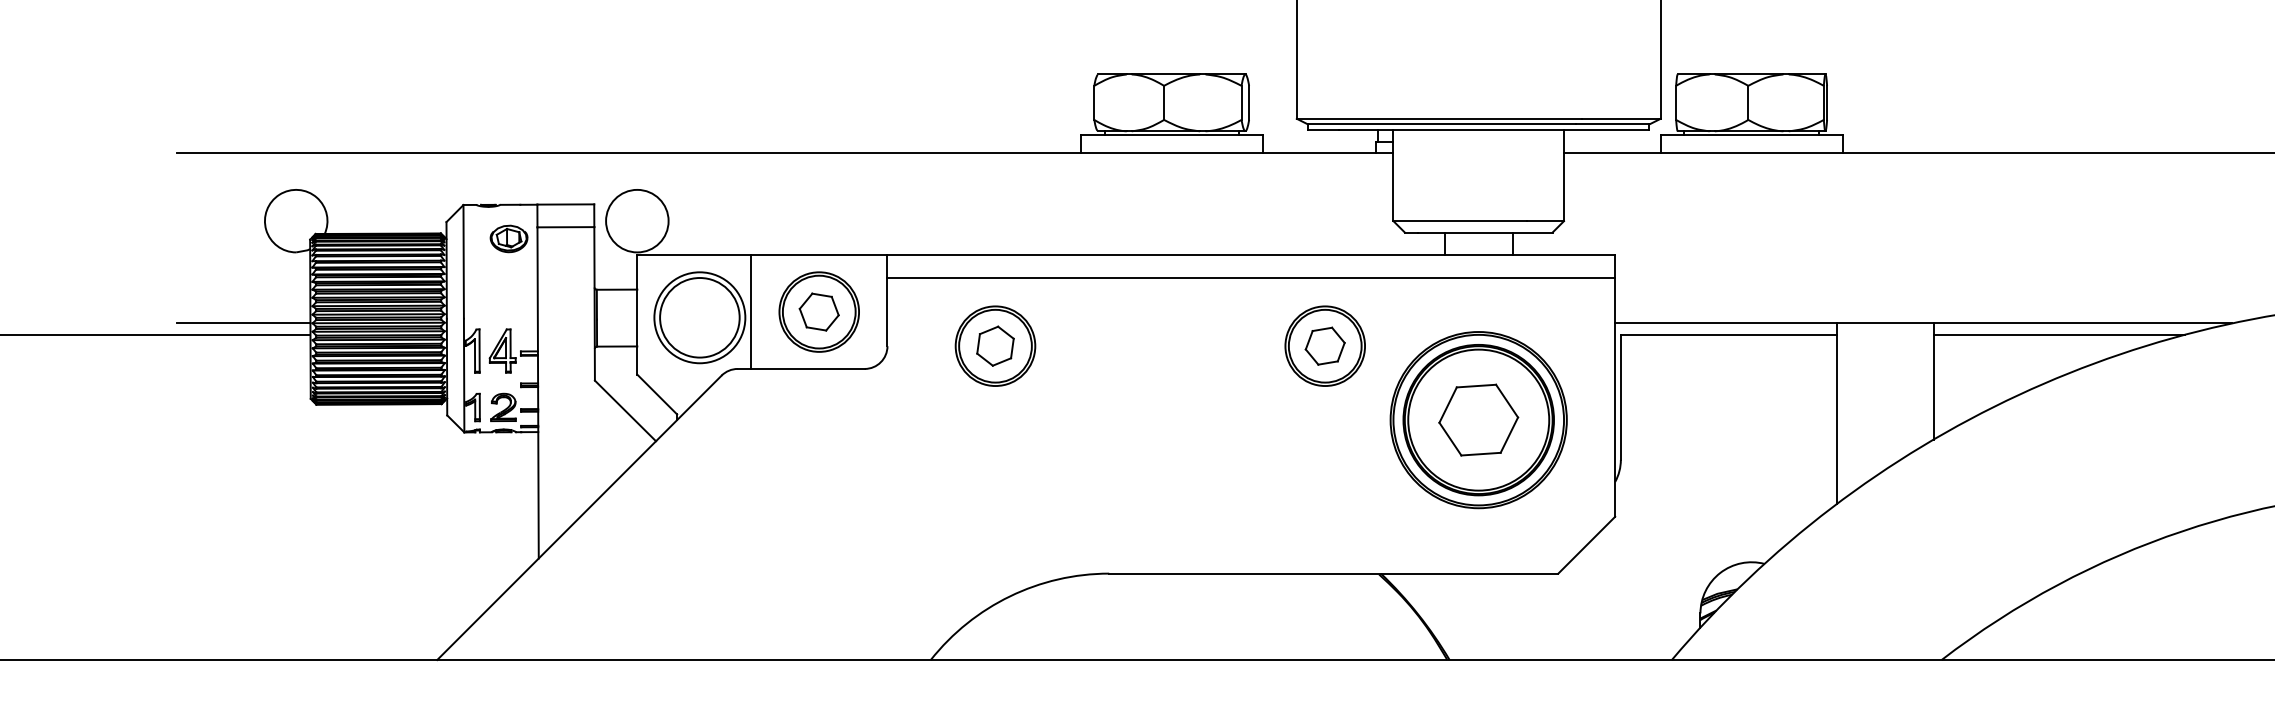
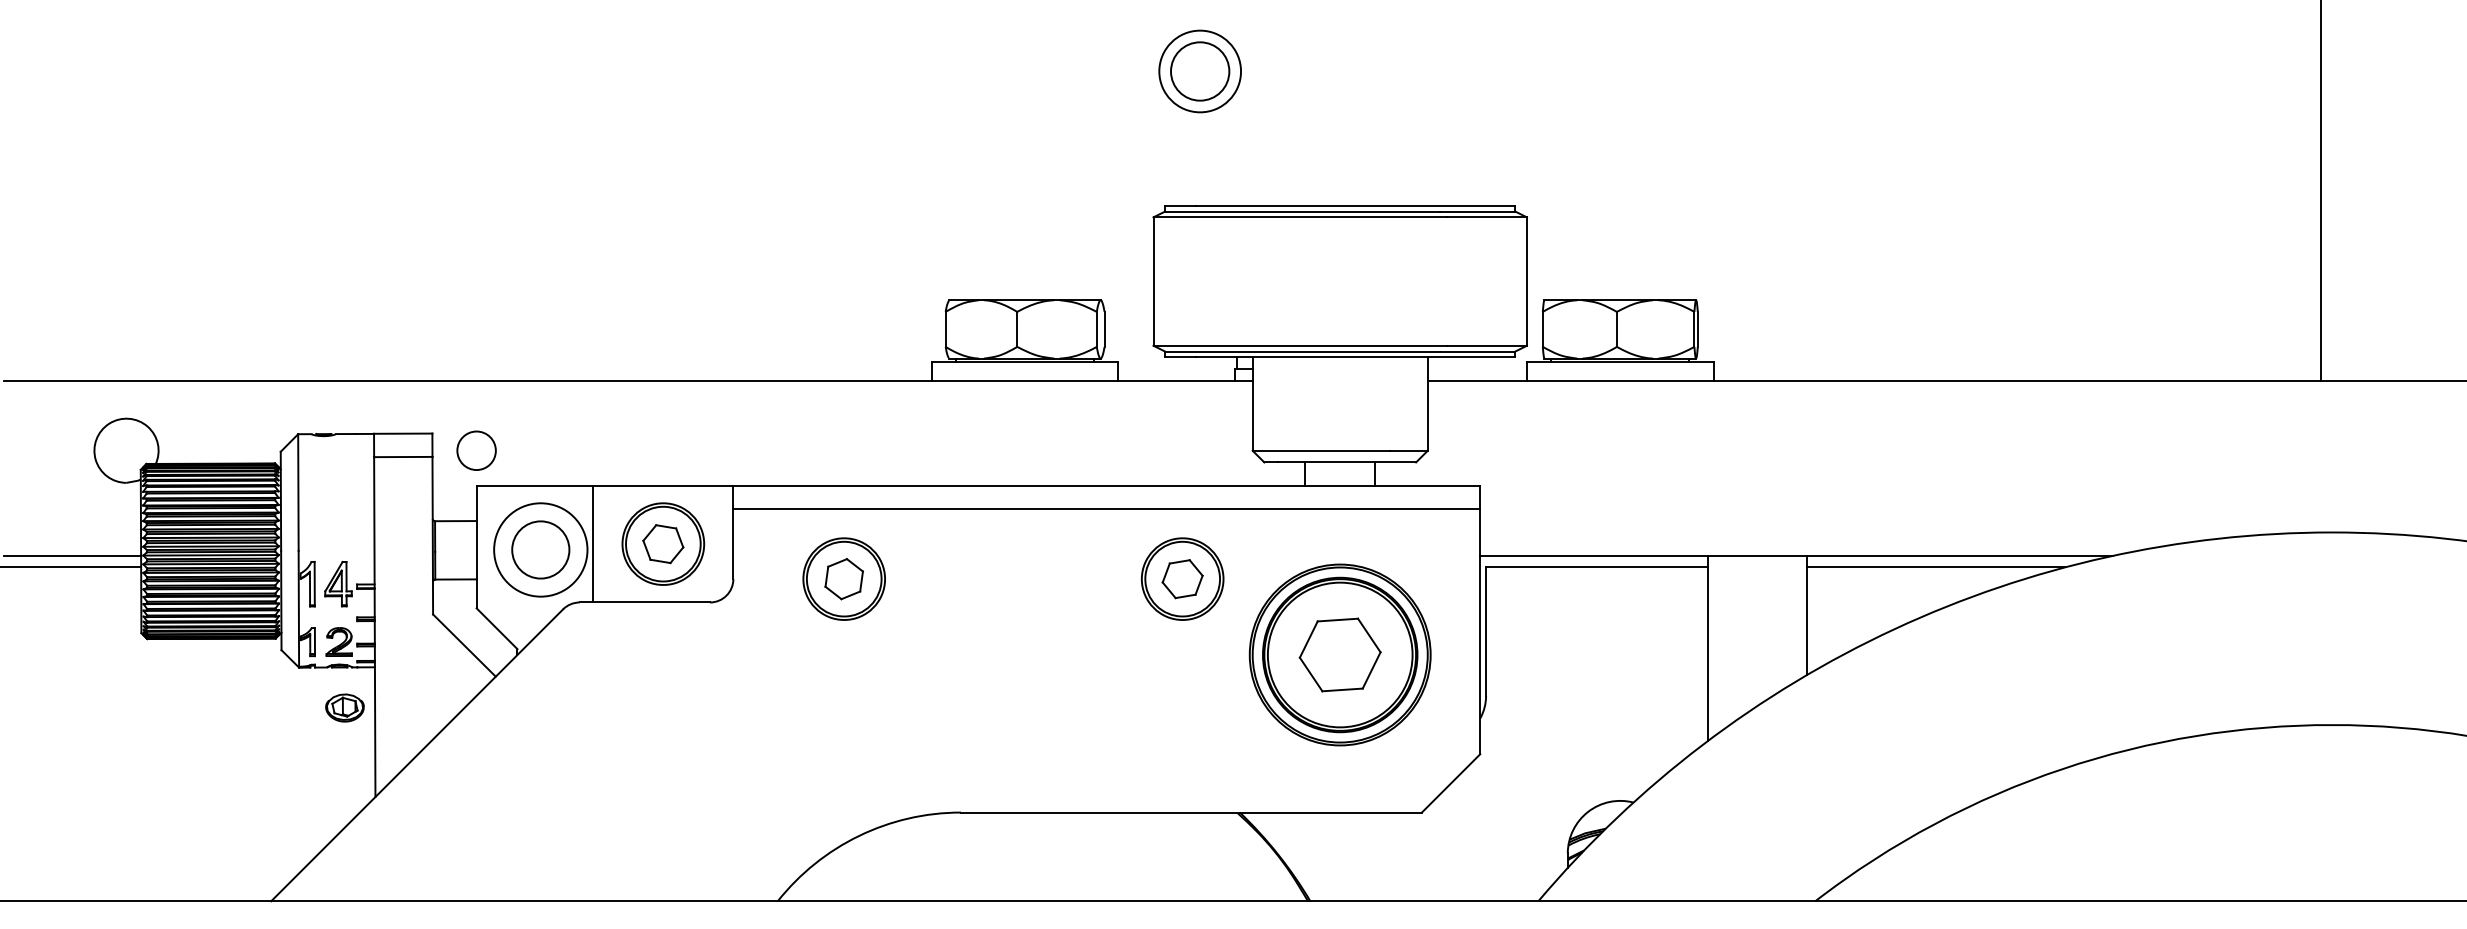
circle: (637, 220) -> (476, 450), size x0.6
part: (508, 238) -> (344, 707), moved
circle: (699, 317) -> (540, 549), size x0.7

